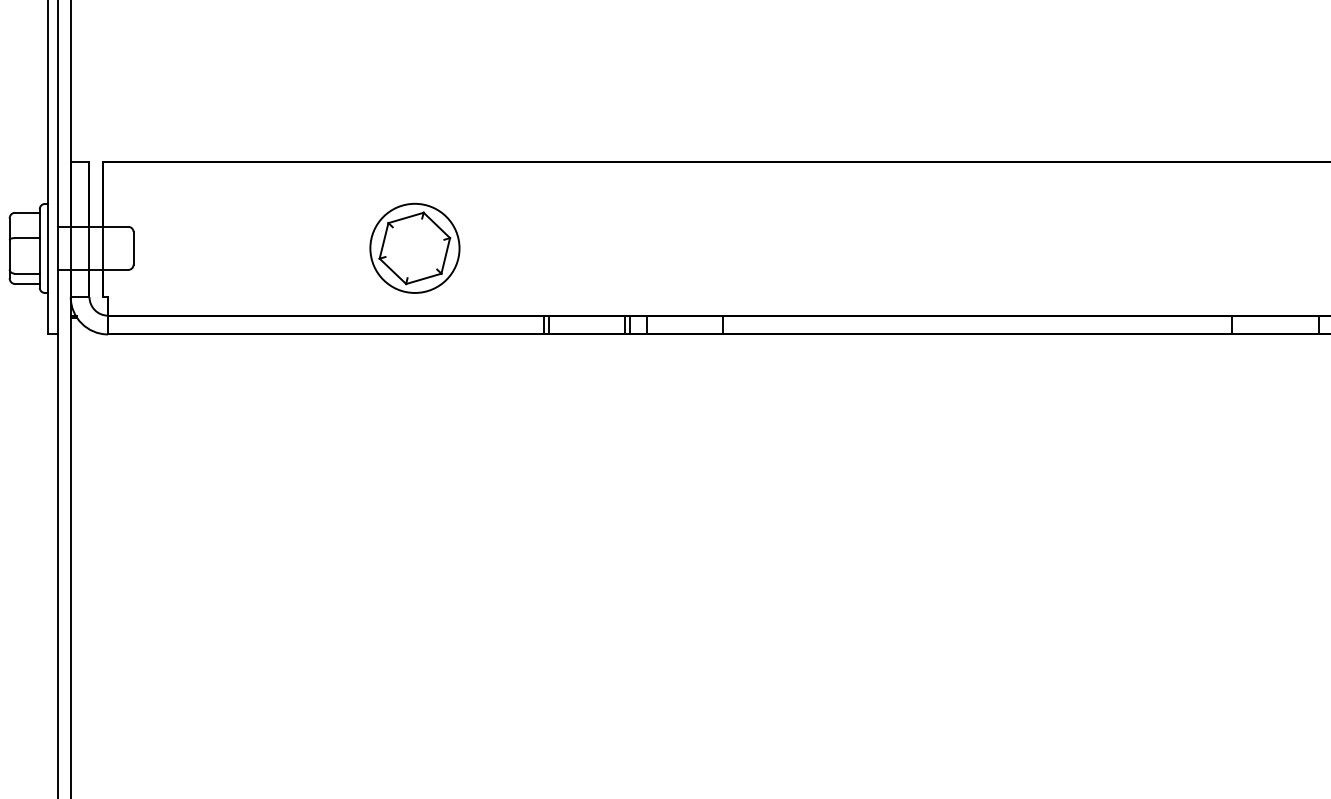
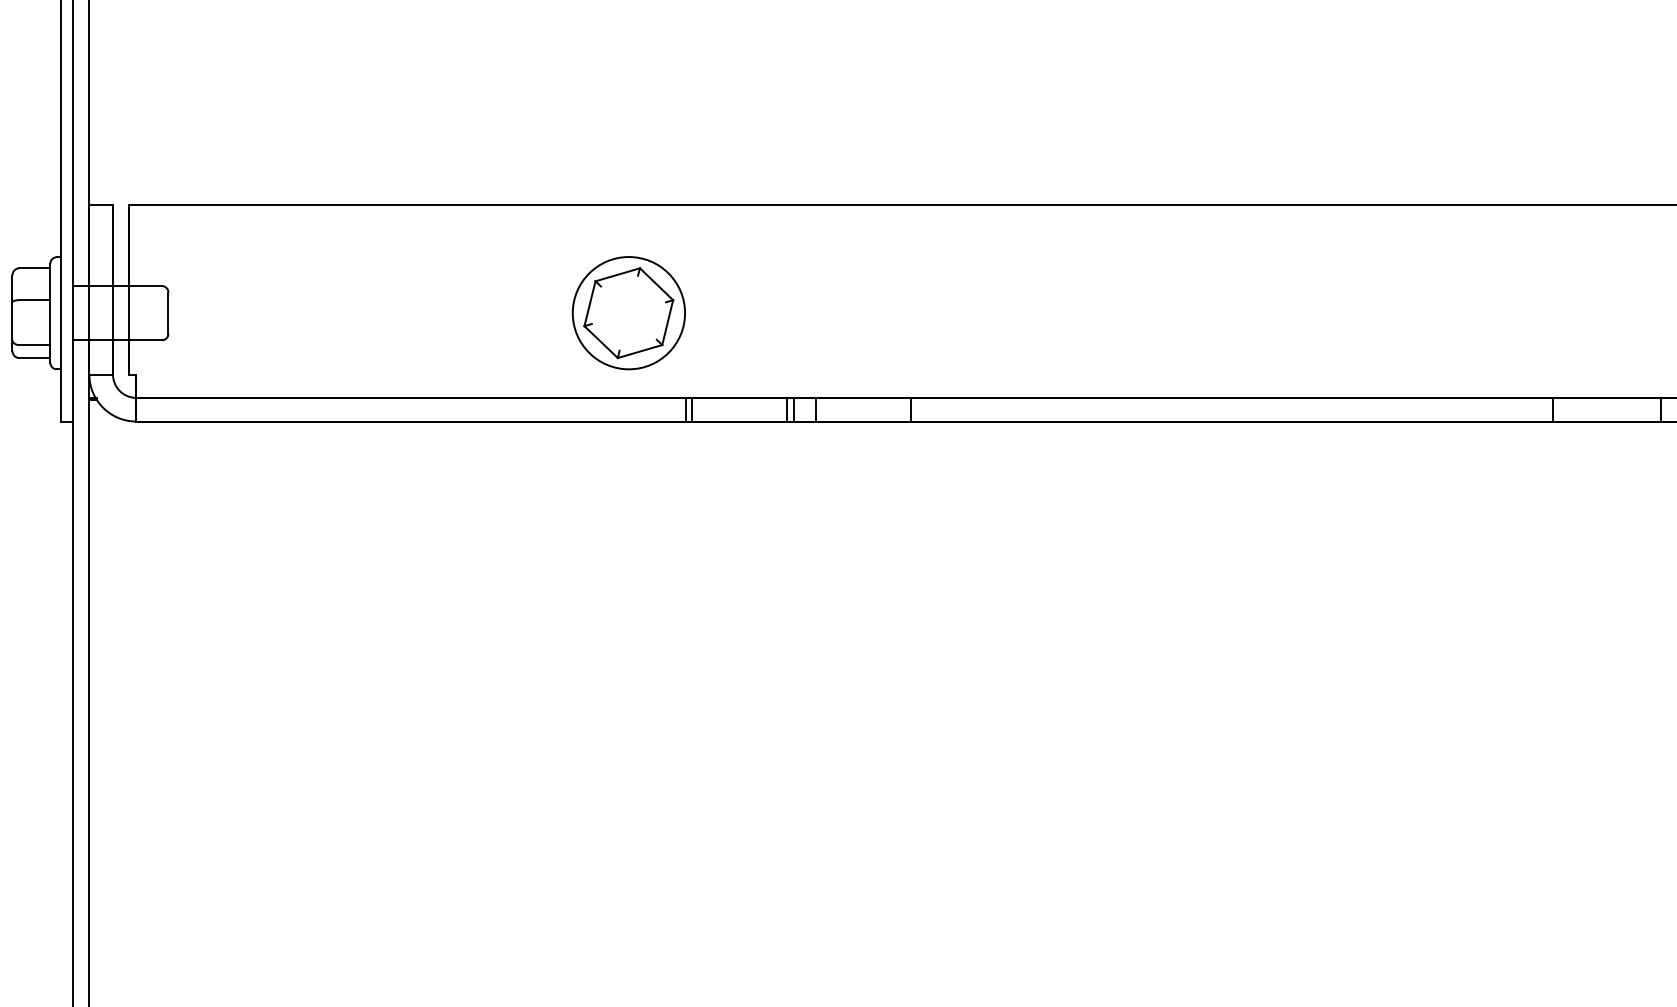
part: (414, 248) -> (628, 313), moved

